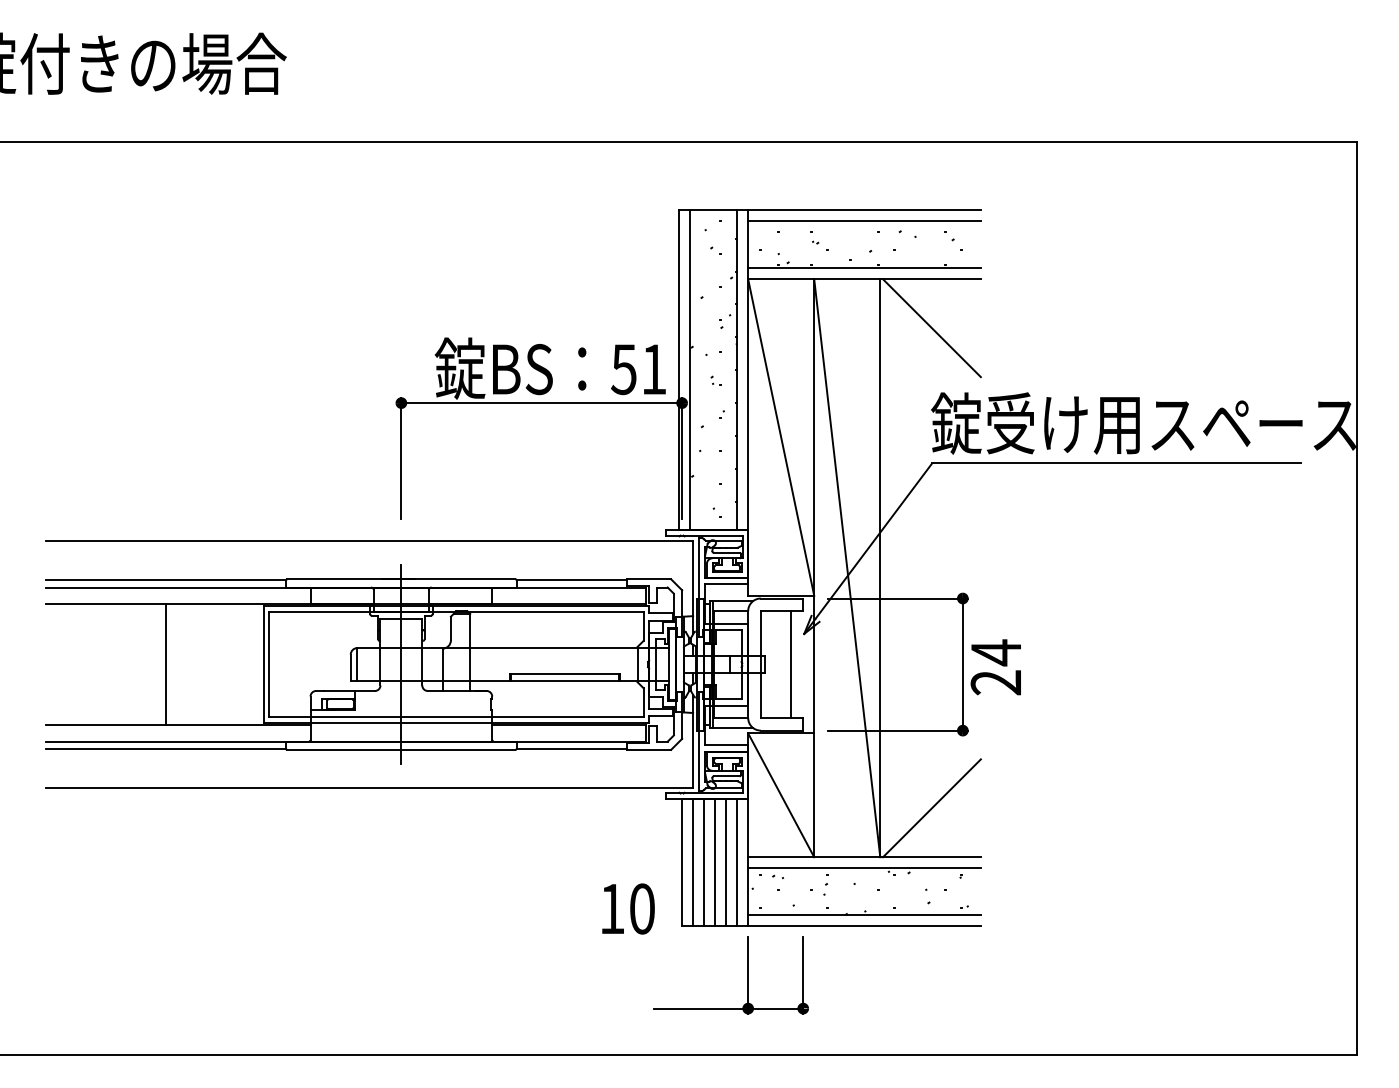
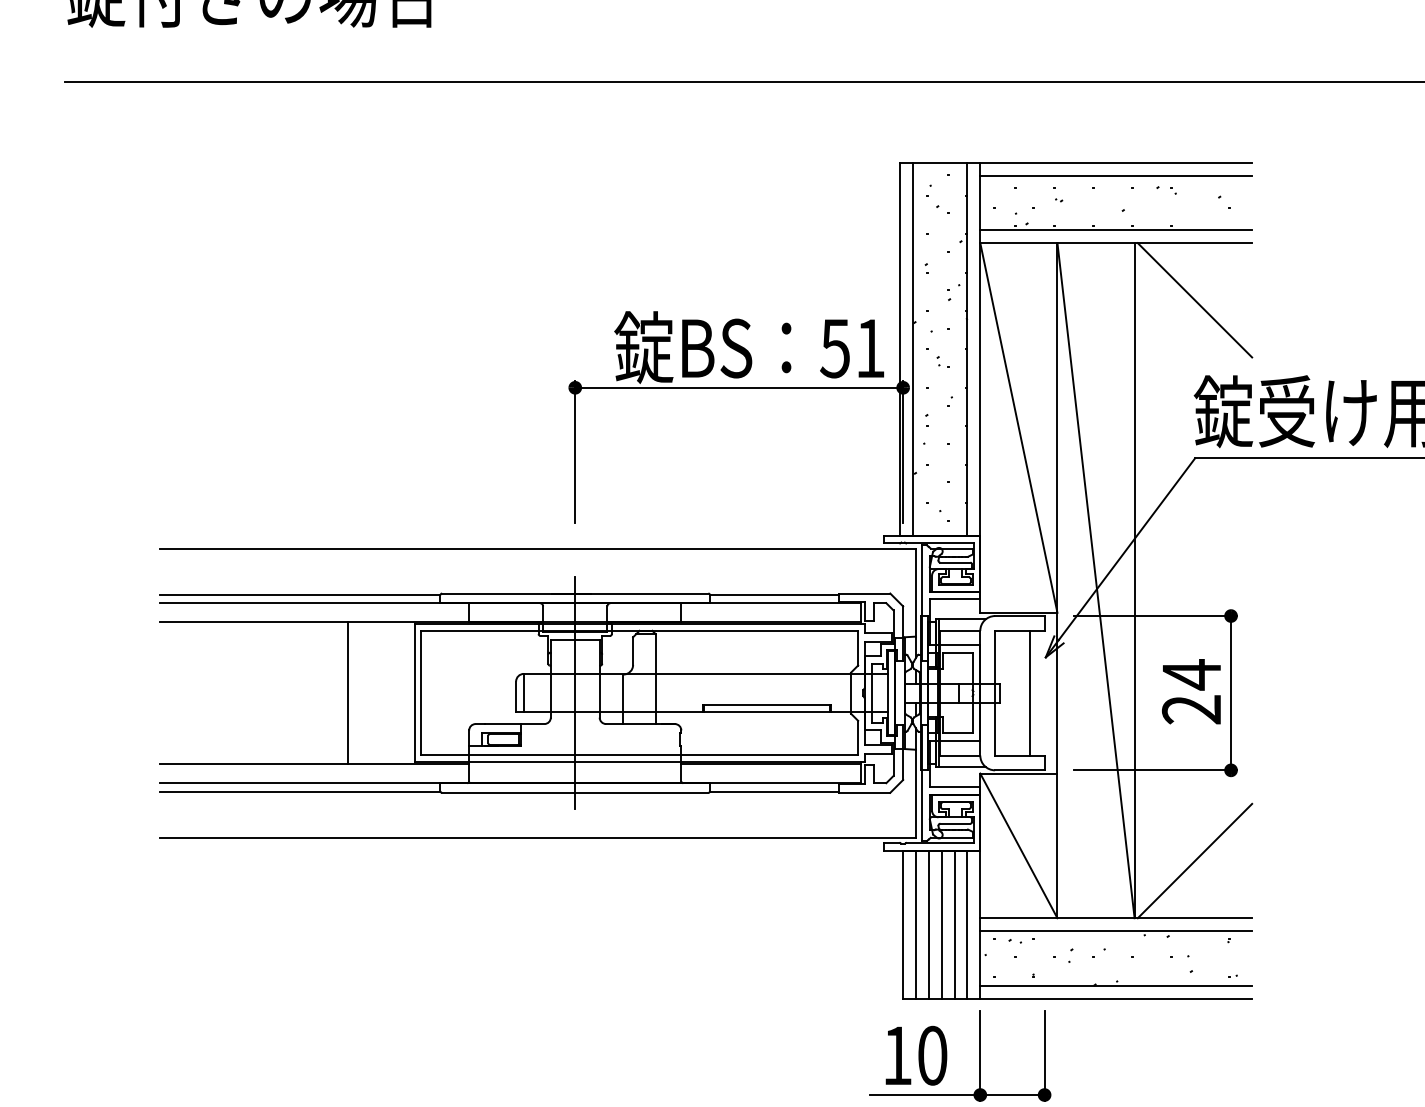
line: (165, 664) -> (347, 693), moved
text: (995, 667) -> (1190, 691), moved
text: (628, 908) -> (916, 1055), moved

